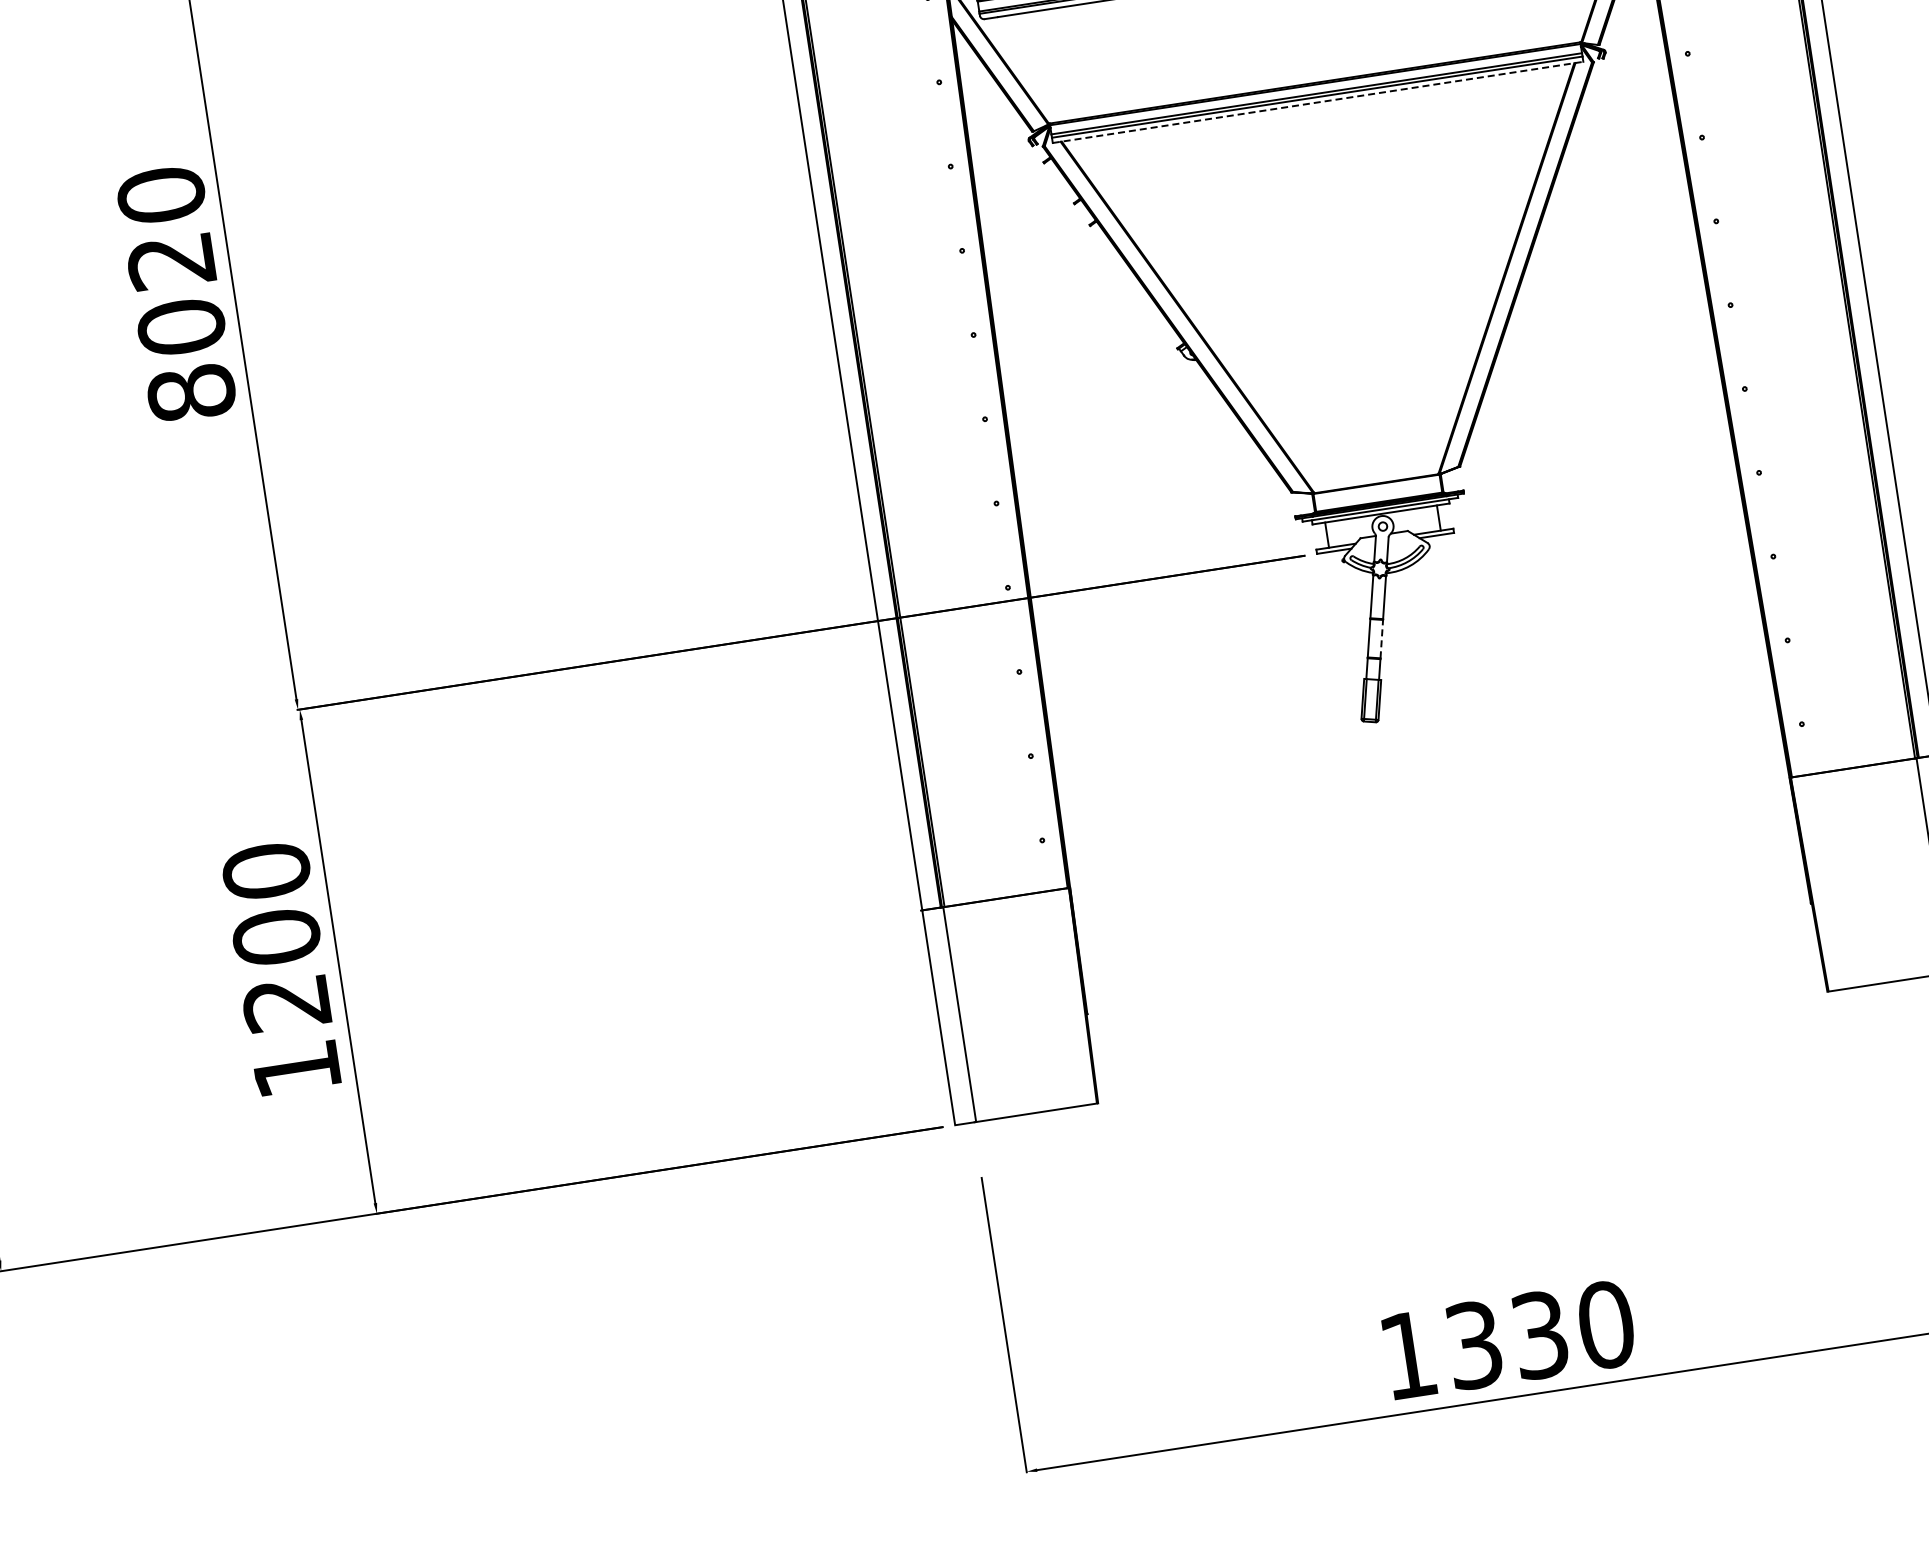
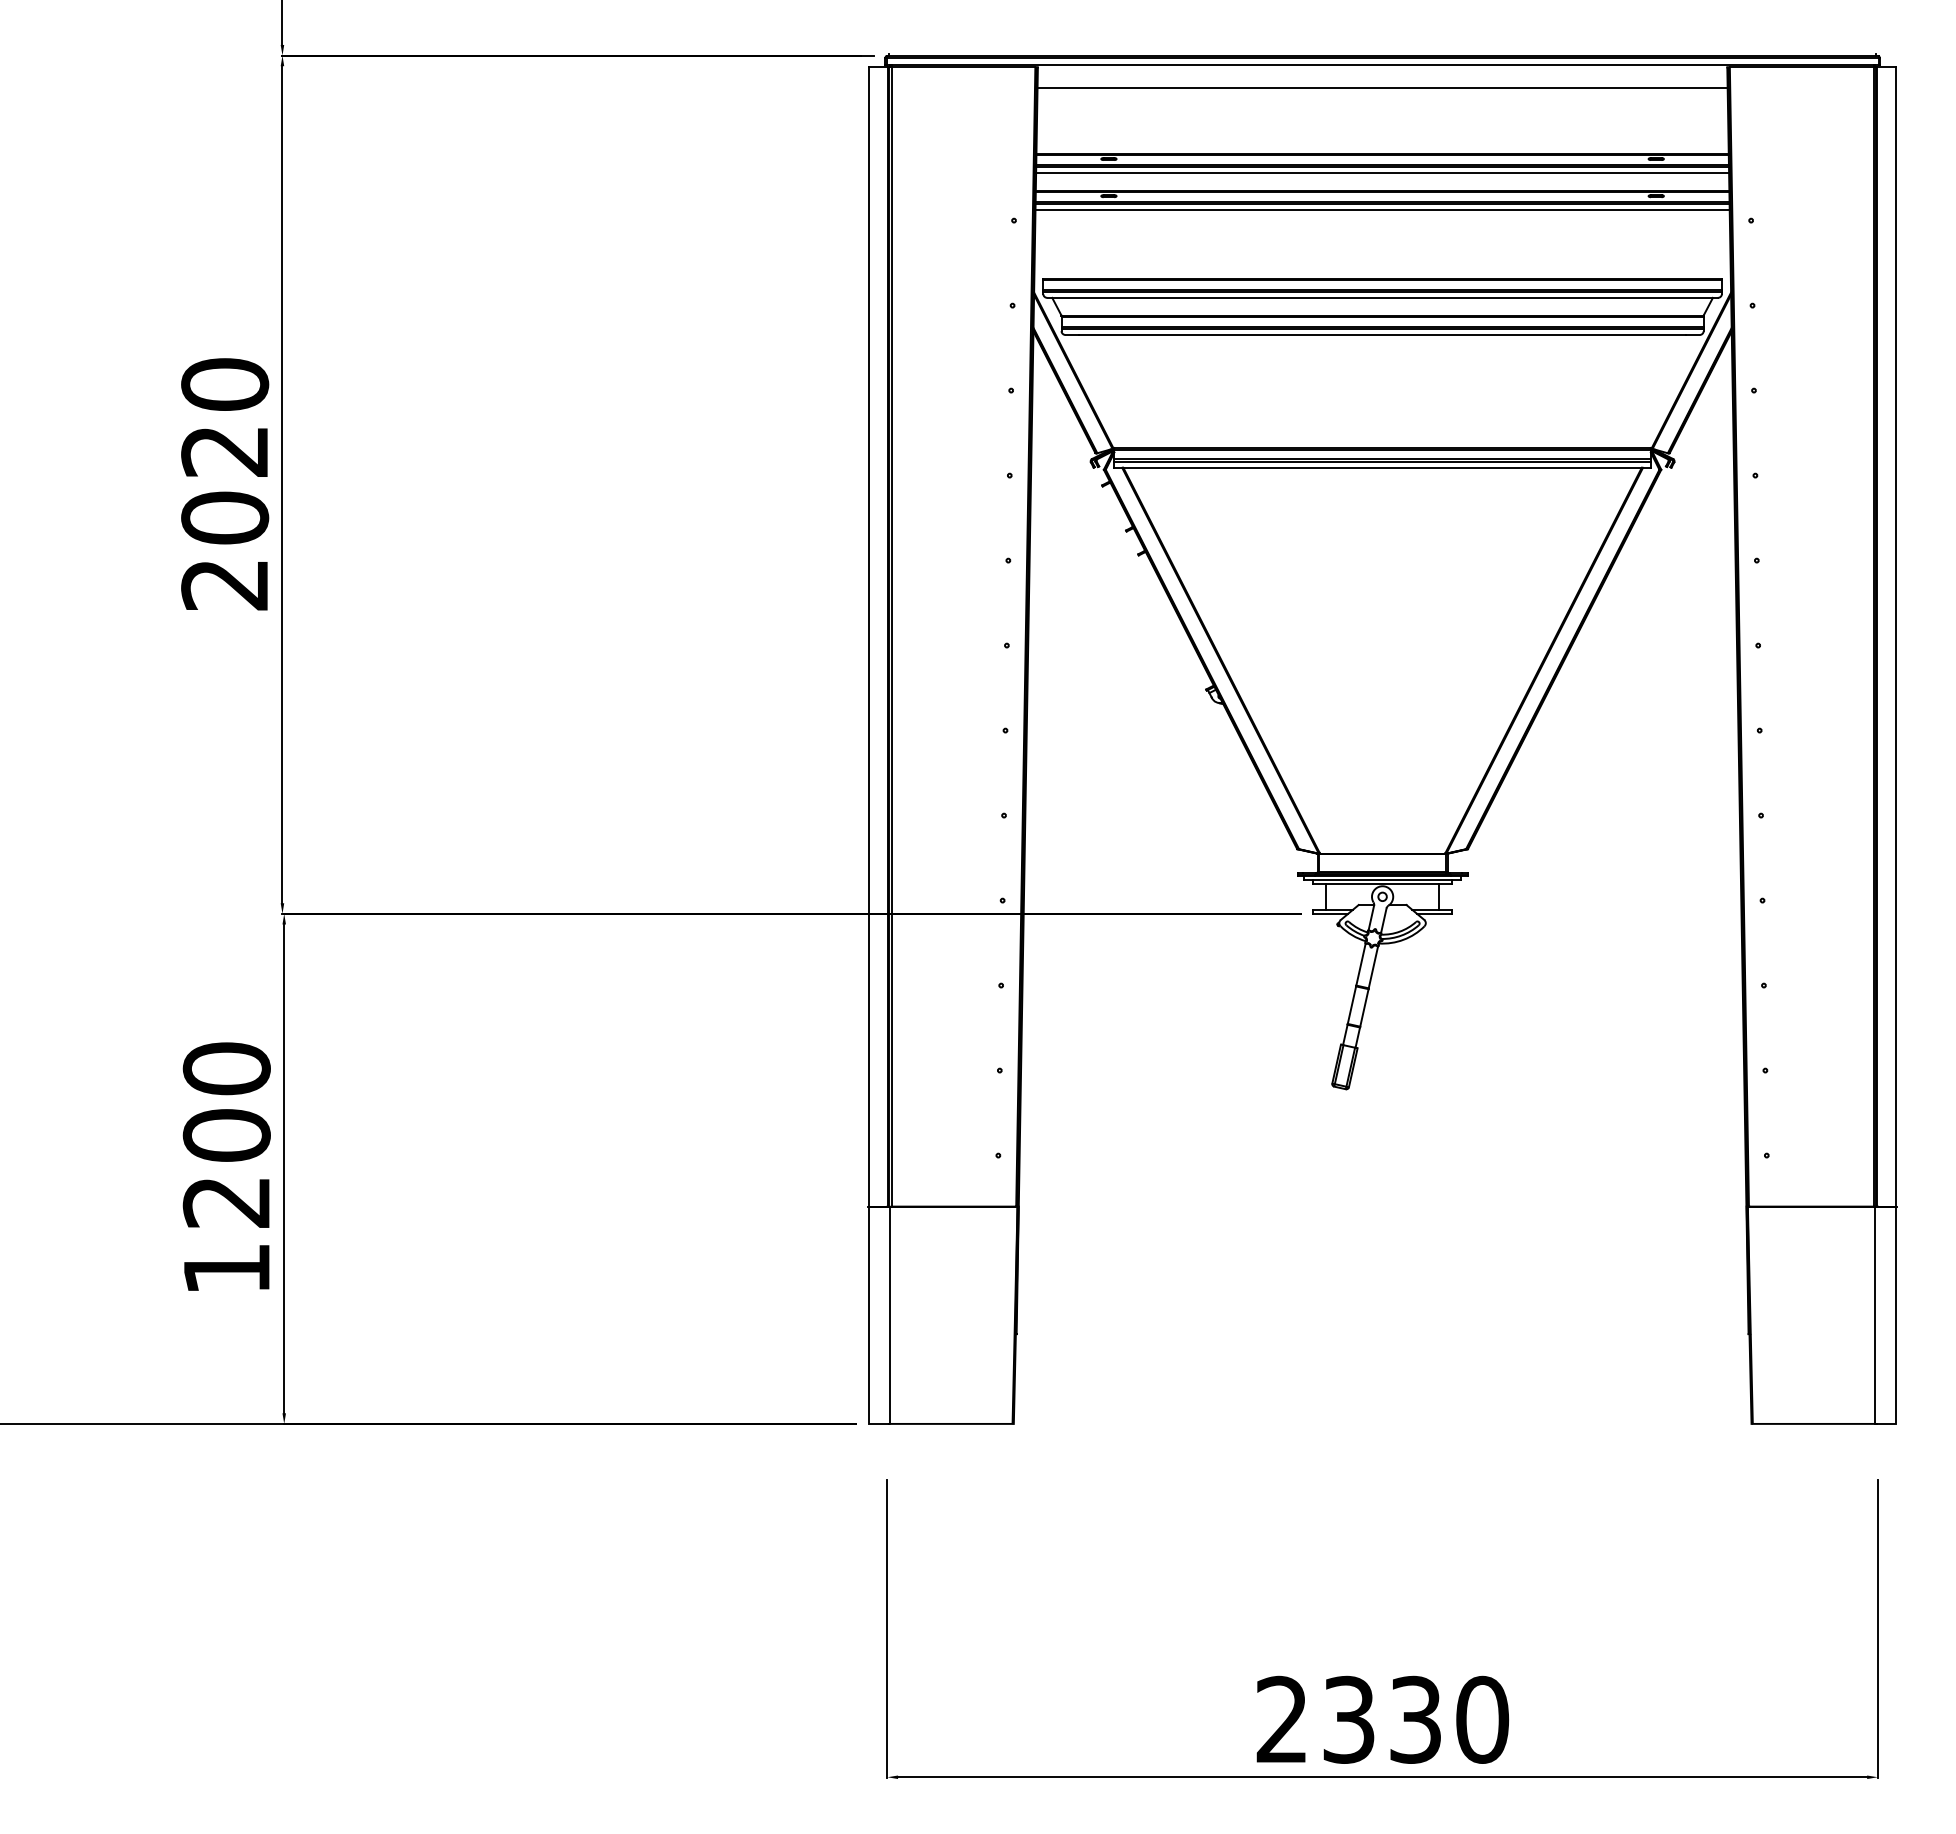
line: (1318, 102) -> (1383, 467), dashed -> solid
text: (191, 392) -> (225, 584), 8020 -> 2020
line: (1381, 638) -> (1364, 1007), dashed -> solid
text: (1407, 1354) -> (1281, 1718), 1330 -> 2330

